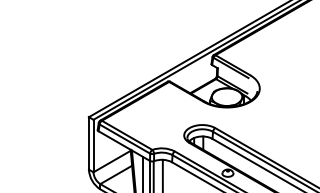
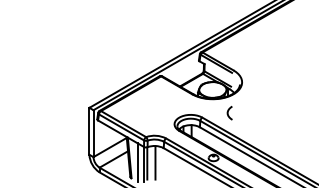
curve: (244, 123) -> (228, 113), added

